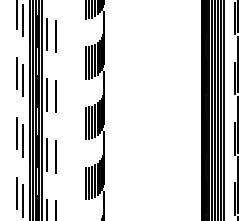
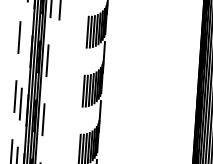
line: (23, 80) -> (25, 45), removed
line: (55, 96) -> (55, 62), removed
line: (55, 156) -> (51, 121), removed

